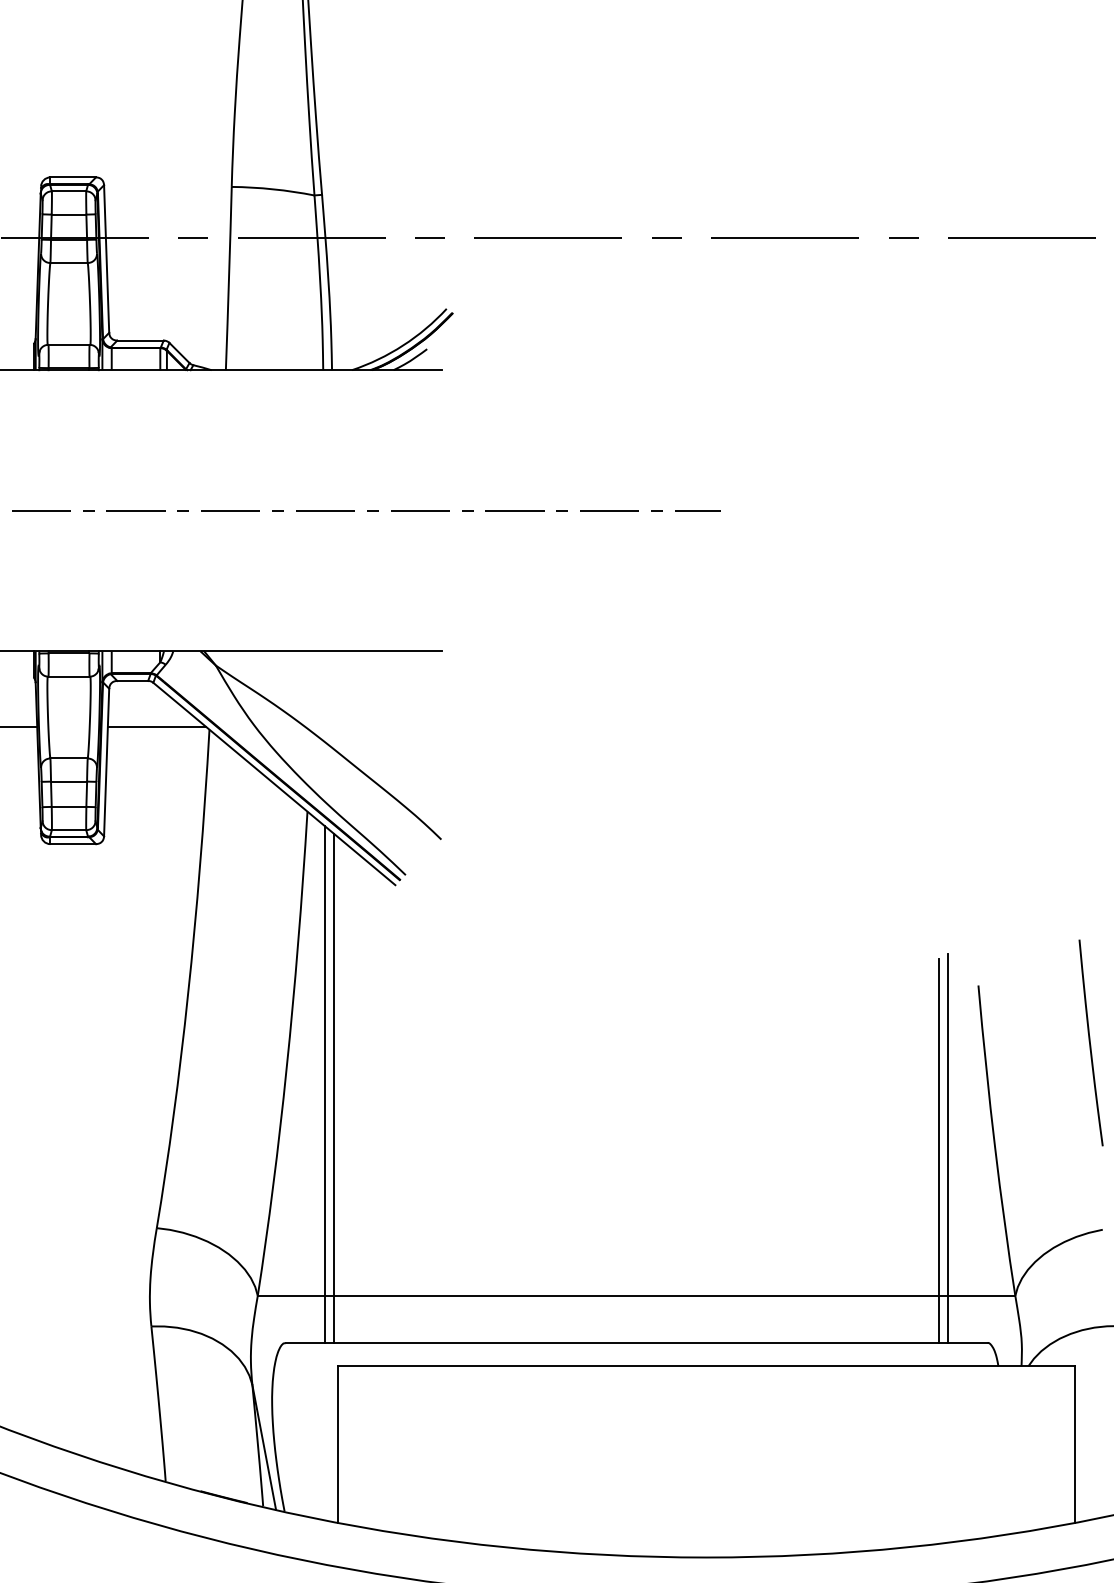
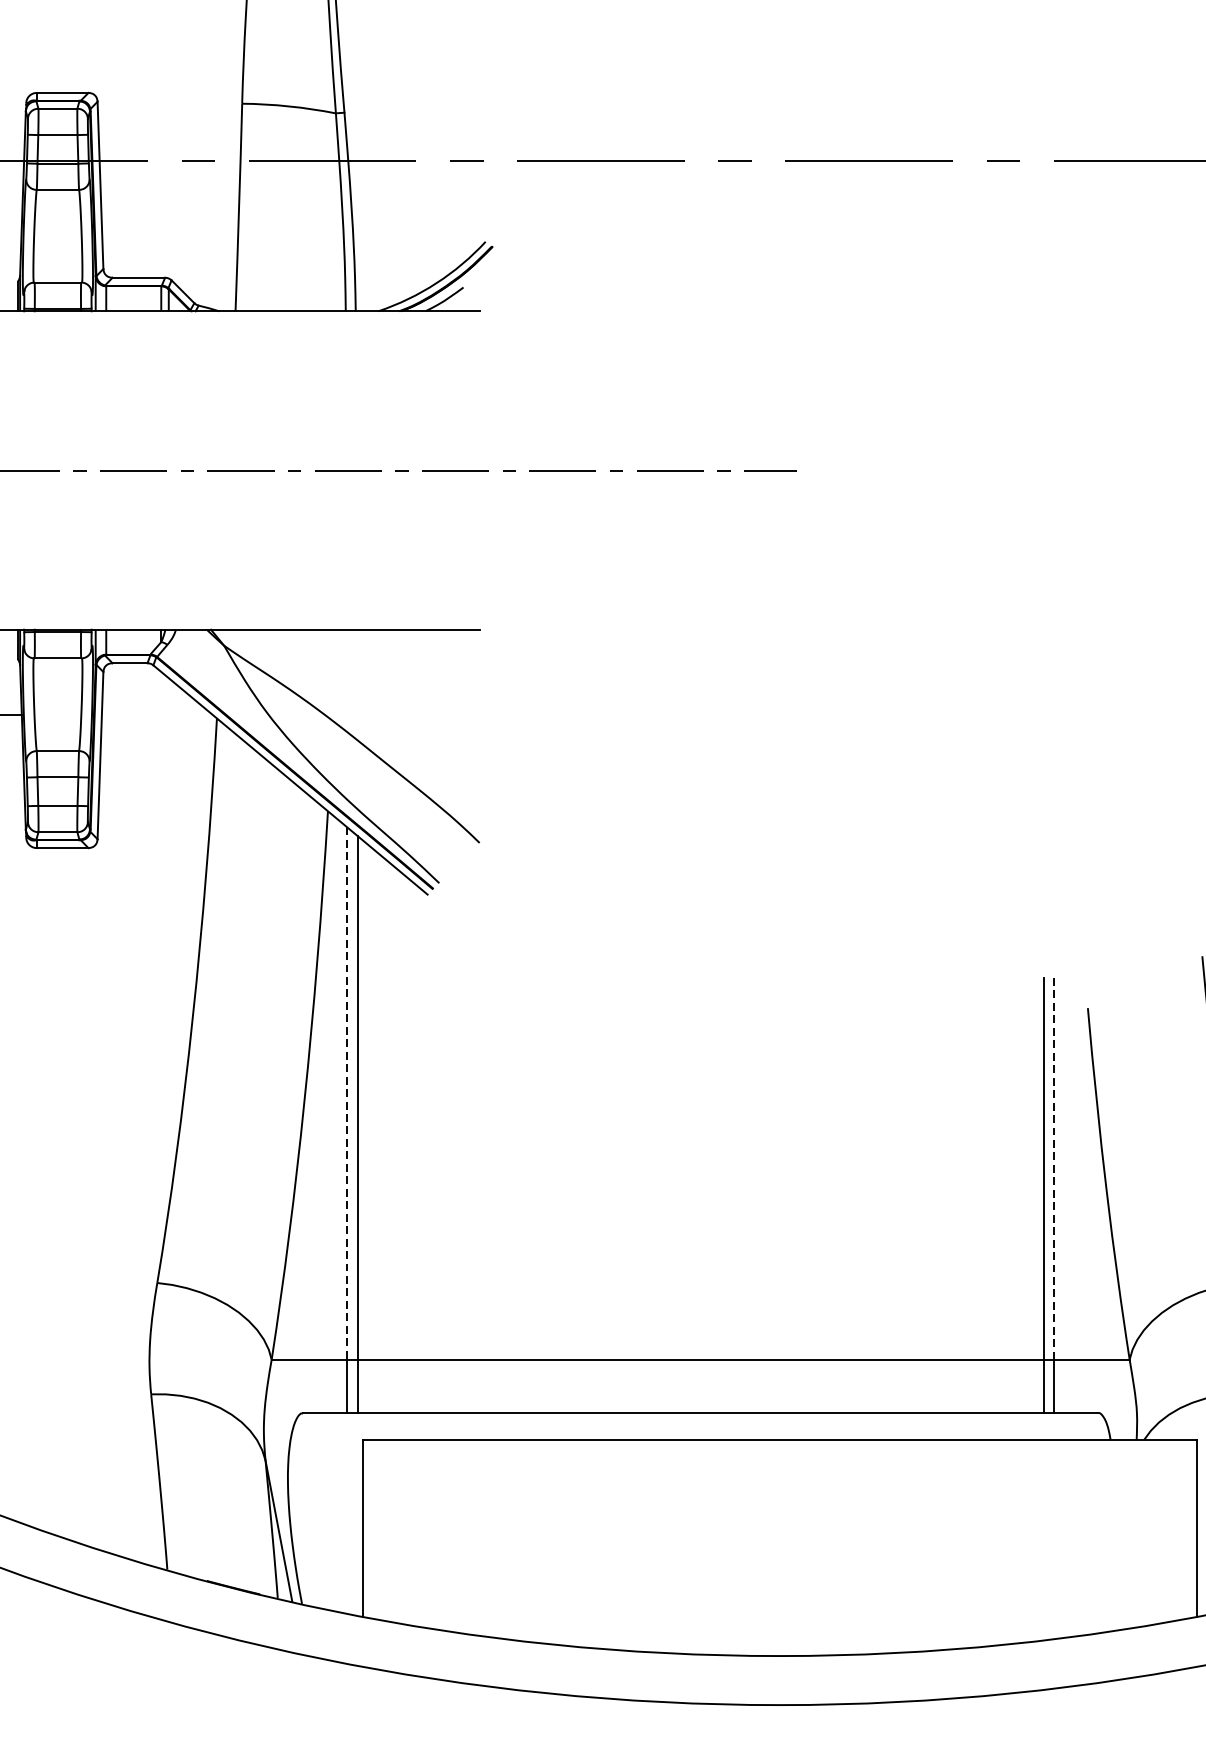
line: (156, 726) -> (156, 714), removed
line: (324, 1060) -> (347, 1093), solid -> dashed
line: (948, 1125) -> (1053, 1166), solid -> dashed

